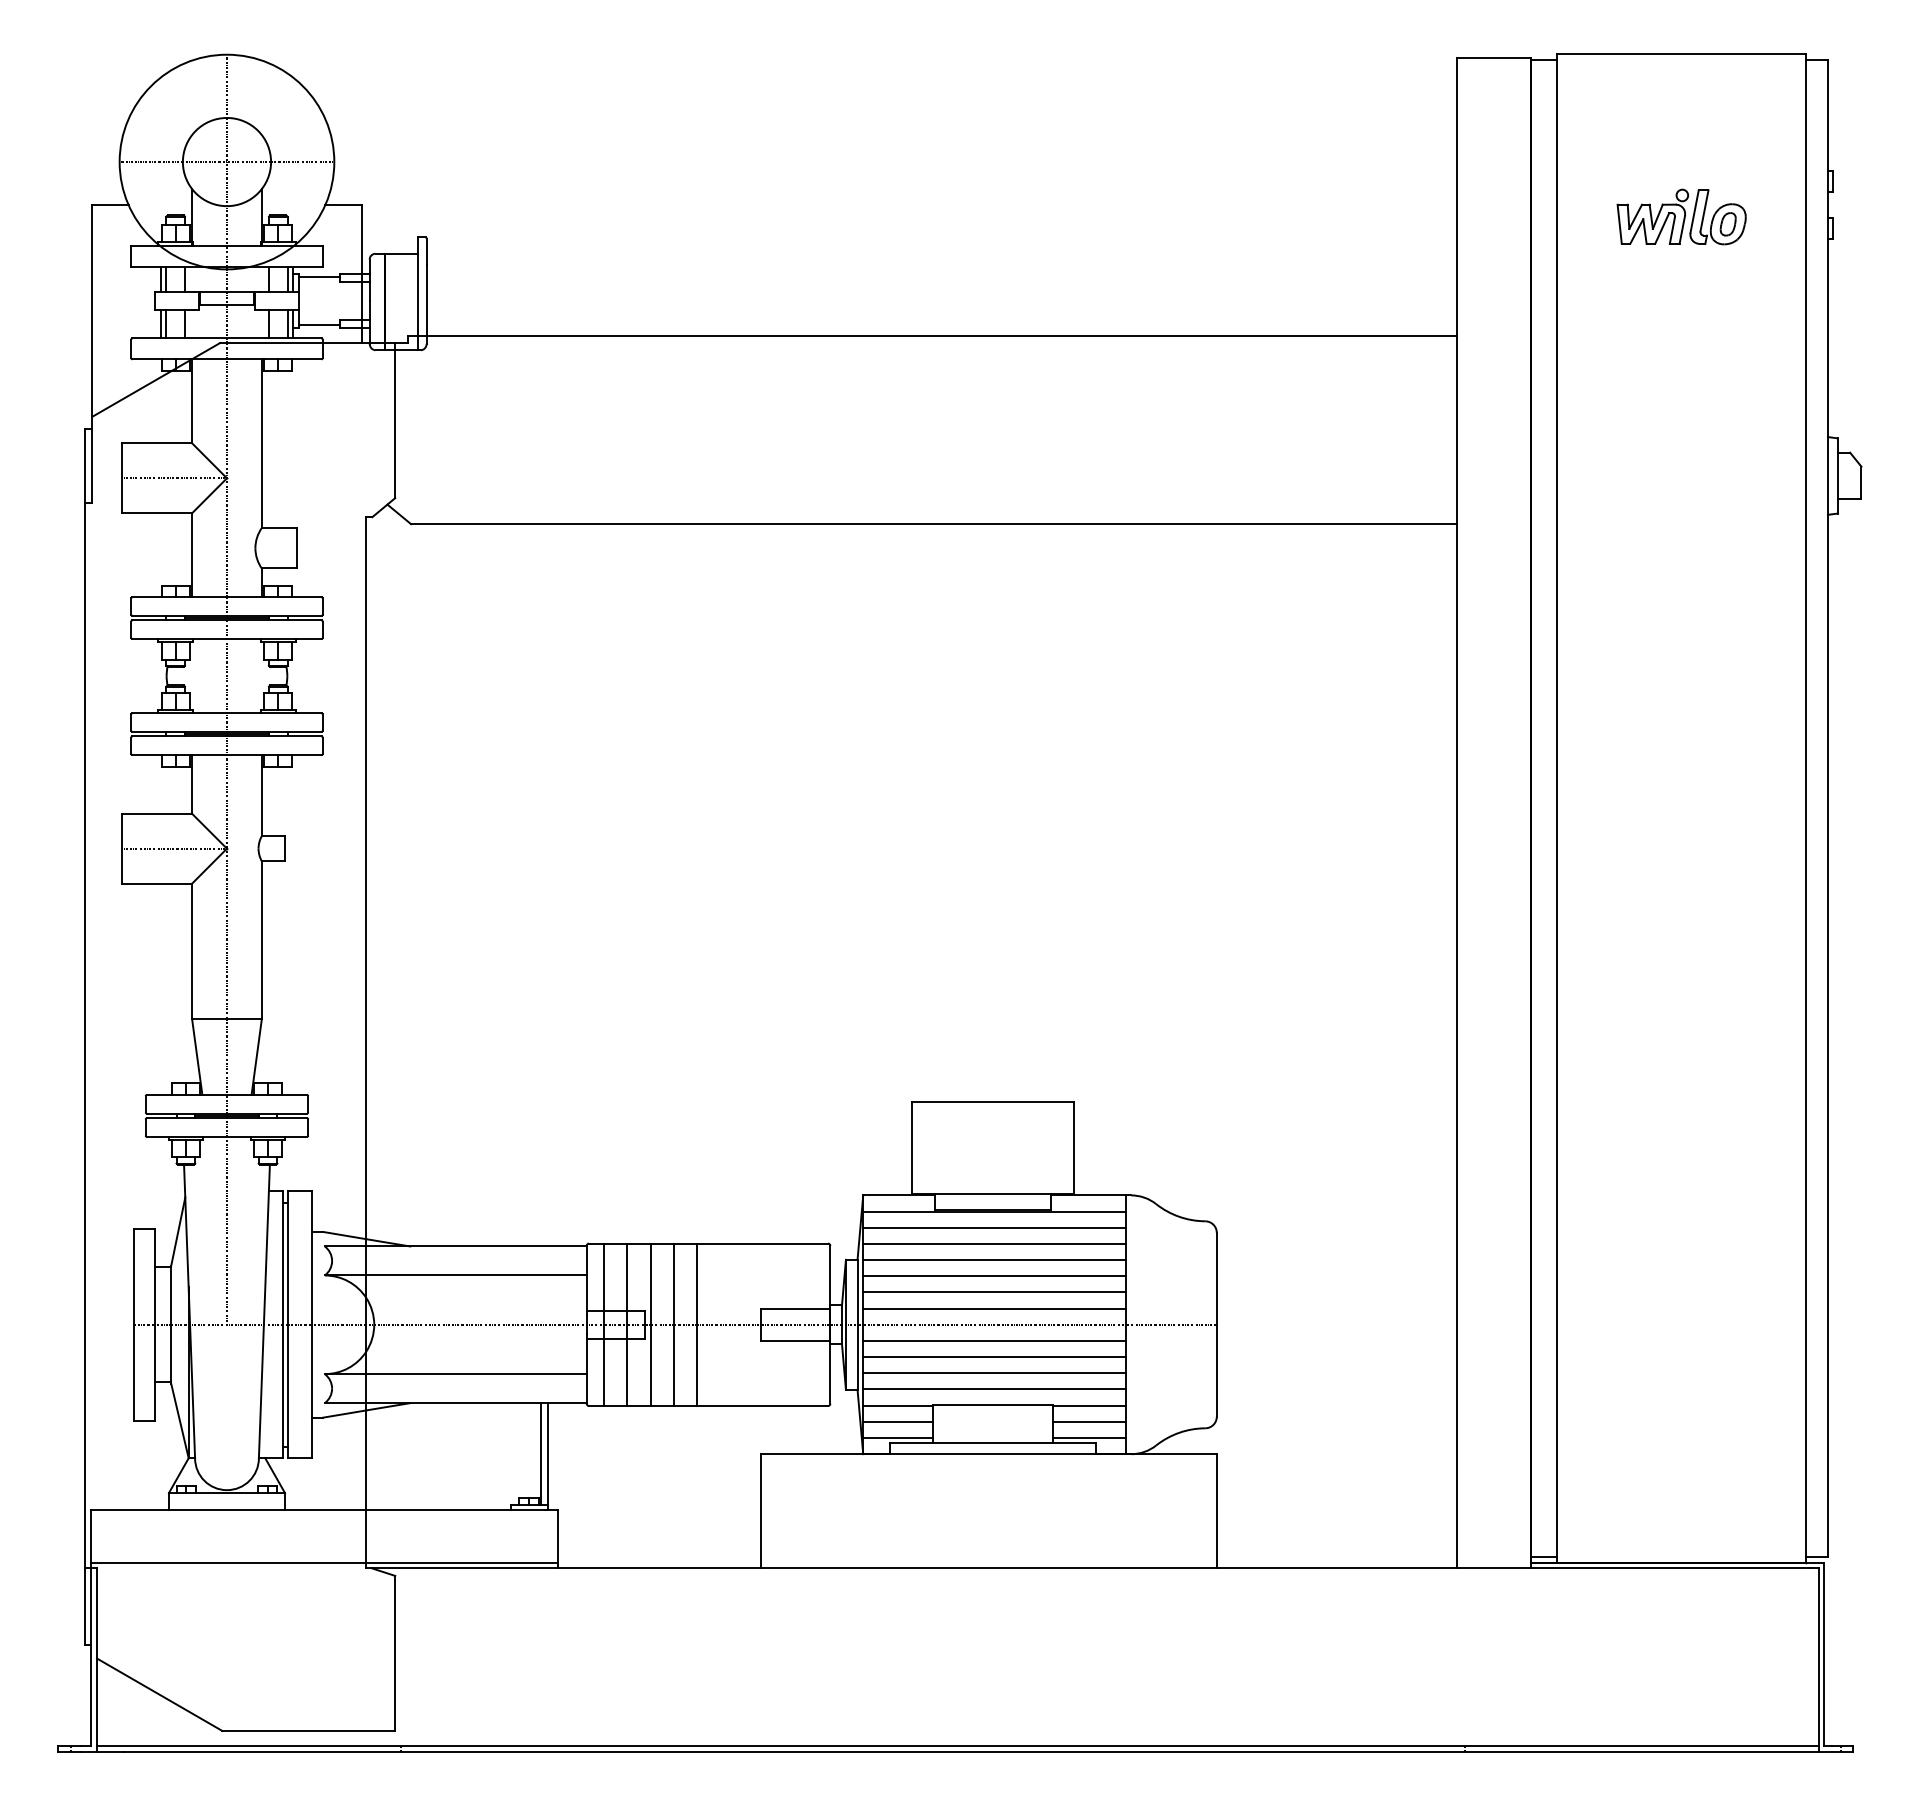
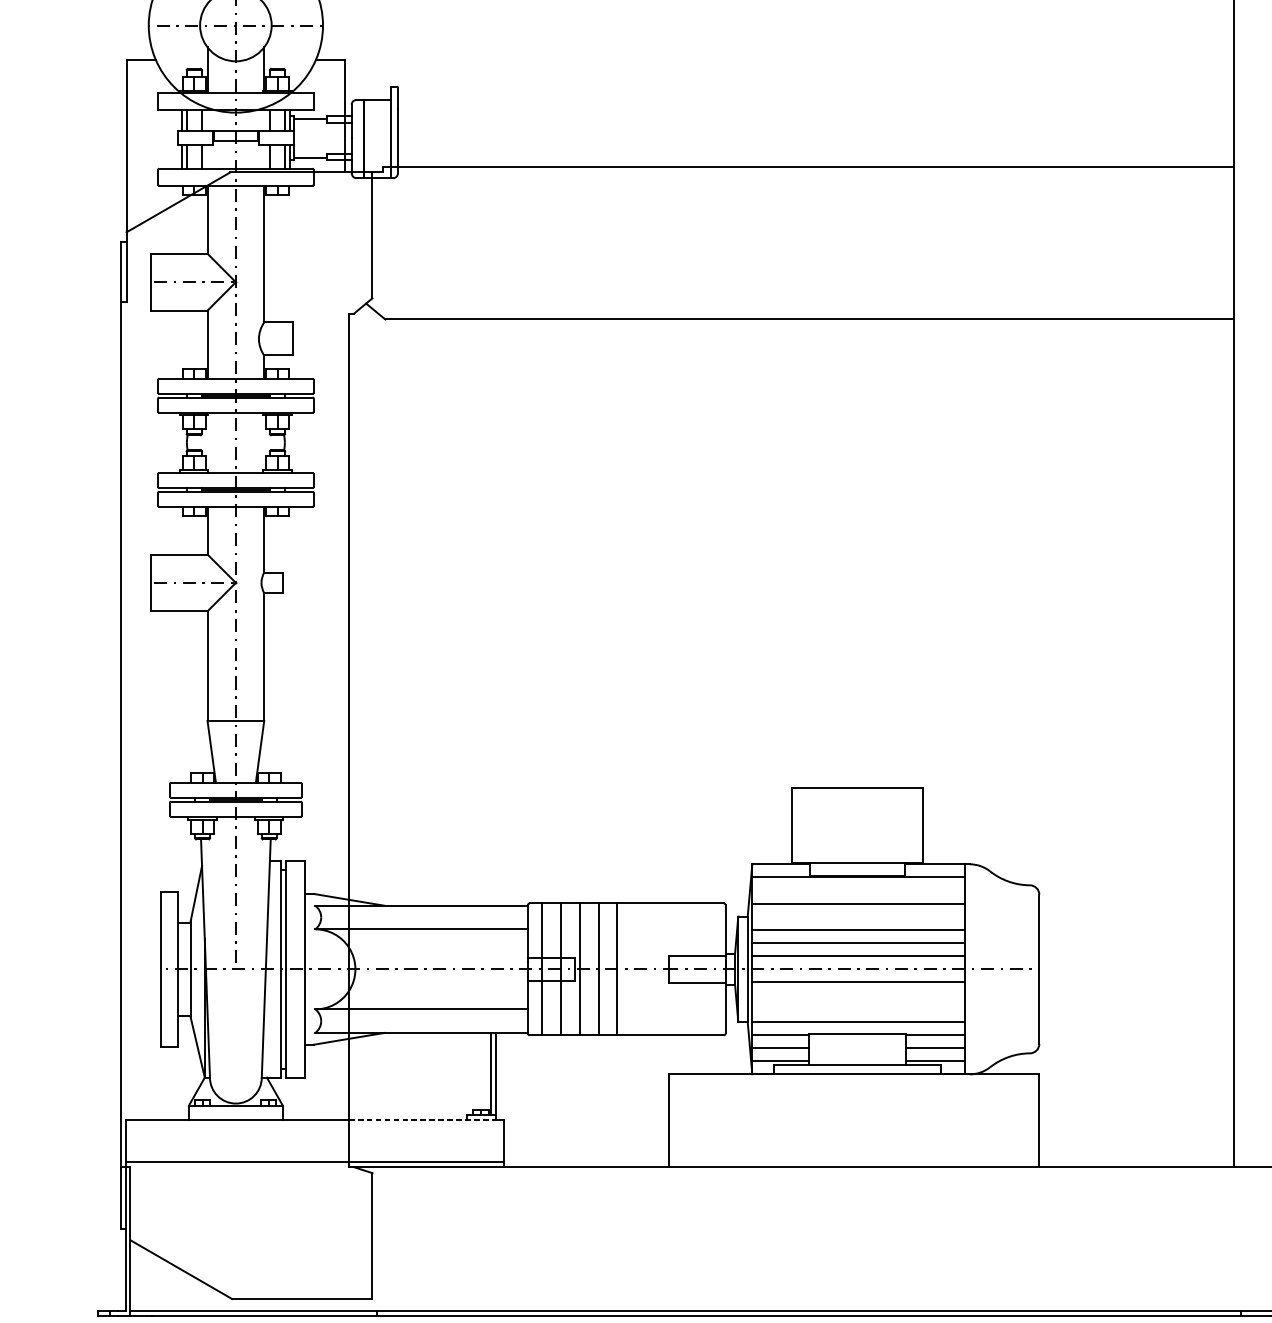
line: (994, 1227) -> (858, 890), removed
line: (994, 1260) -> (858, 917), removed
line: (994, 1357) -> (858, 995), removed
line: (994, 1373) -> (858, 1008), removed
line: (456, 1510) -> (422, 1120), solid -> dashed

